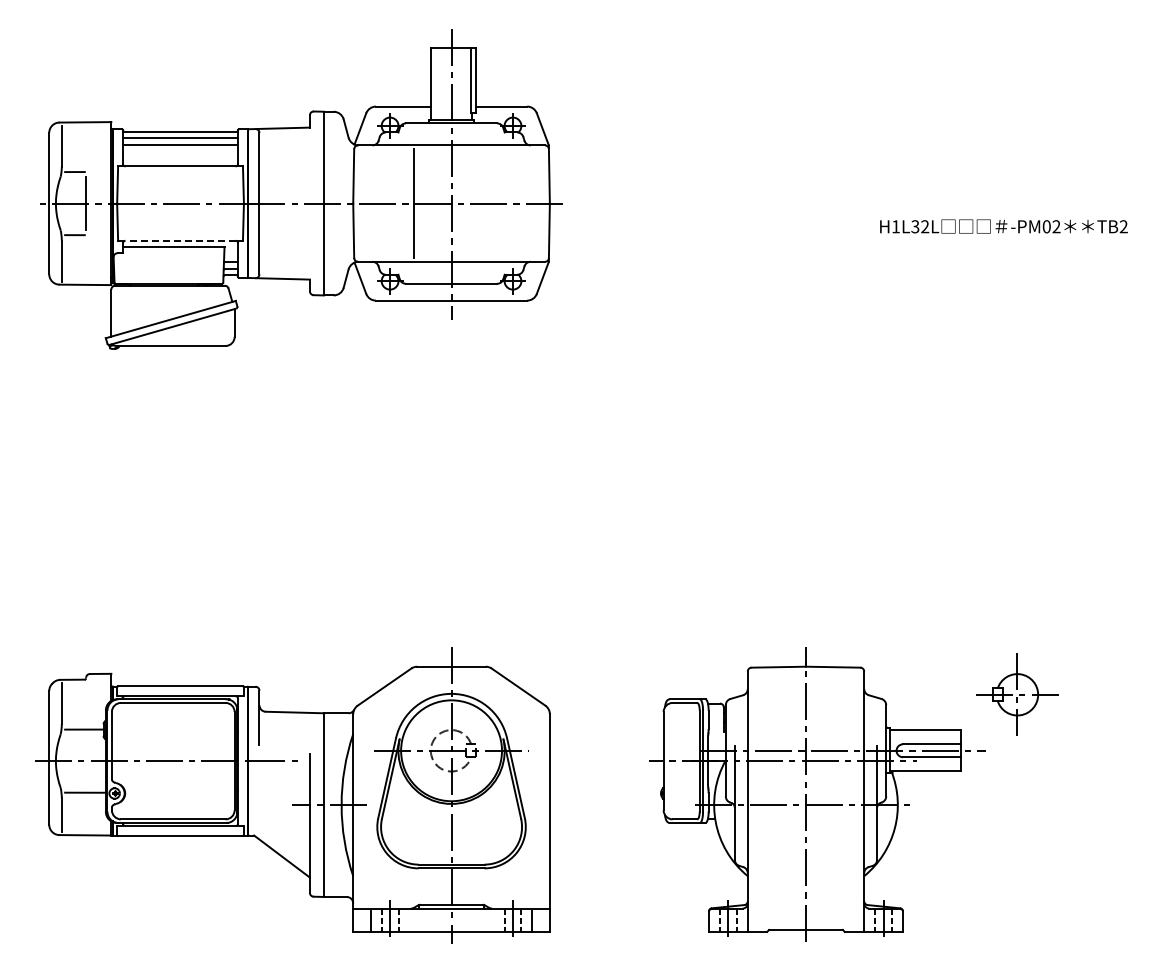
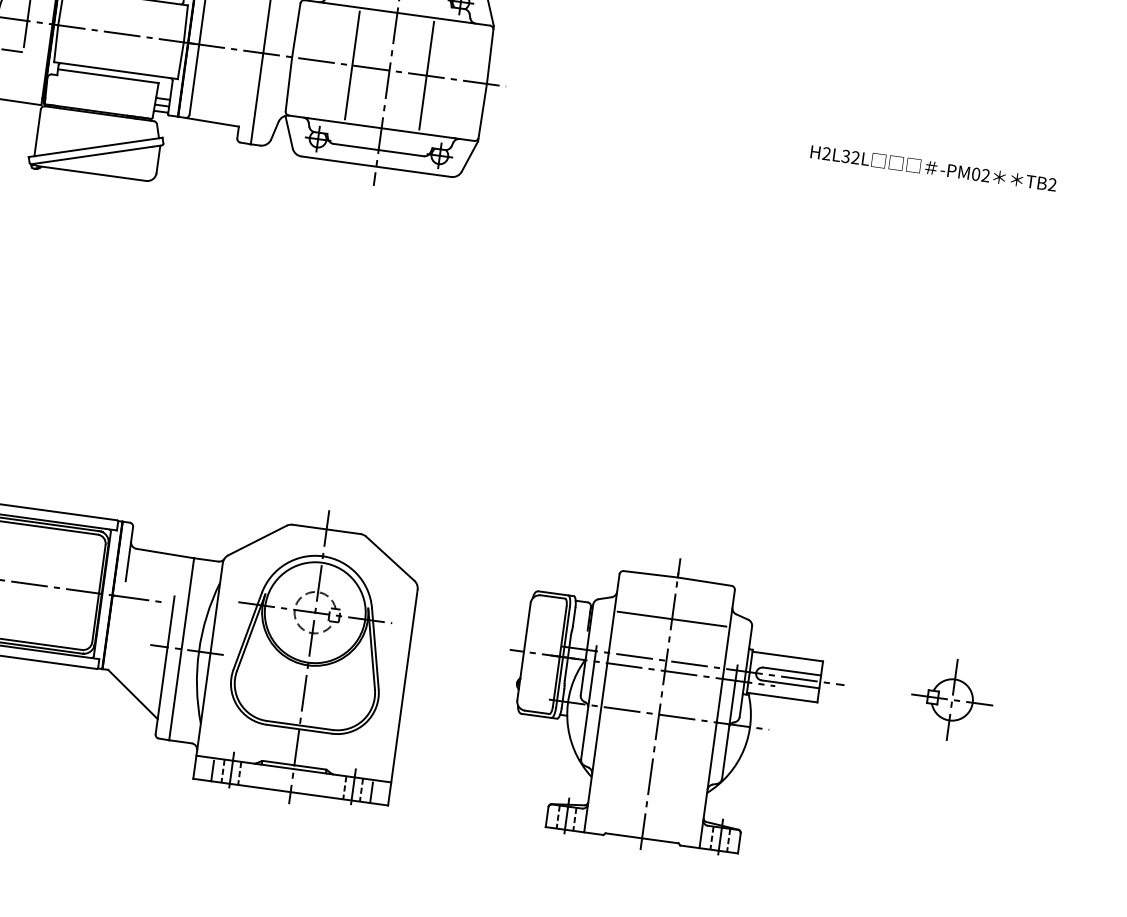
line: (489, 203) -> (427, 75), added
text: (895, 226) -> (826, 153), H1L32L -> H2L32L
line: (180, 240) -> (115, 70), dashed -> solid
part: (1017, 694) -> (952, 699), moved
line: (805, 708) -> (671, 618), added

